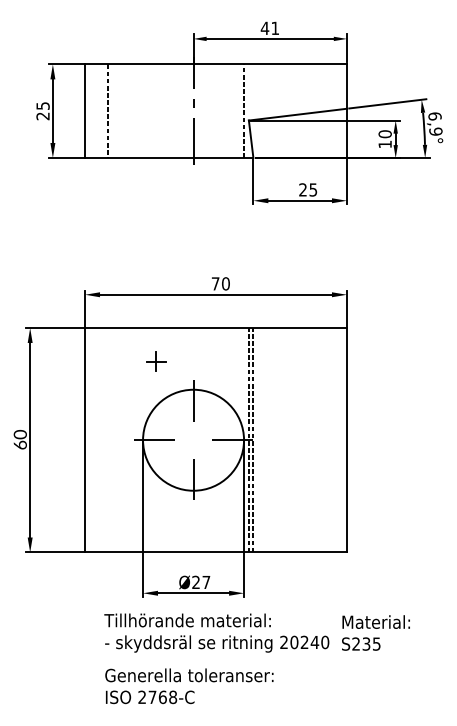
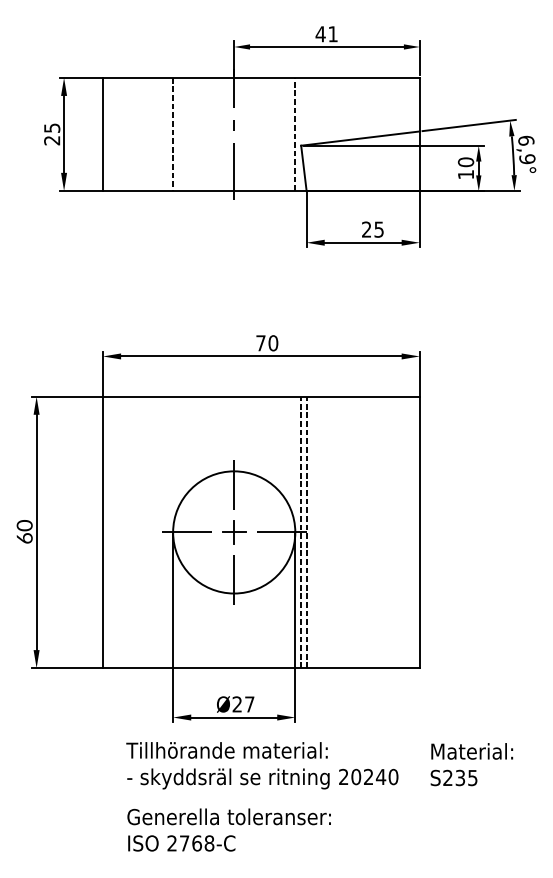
line: (107, 110) -> (173, 133), moved
part: (156, 361) -> (234, 532), moved
text: (375, 632) -> (471, 764), moved

